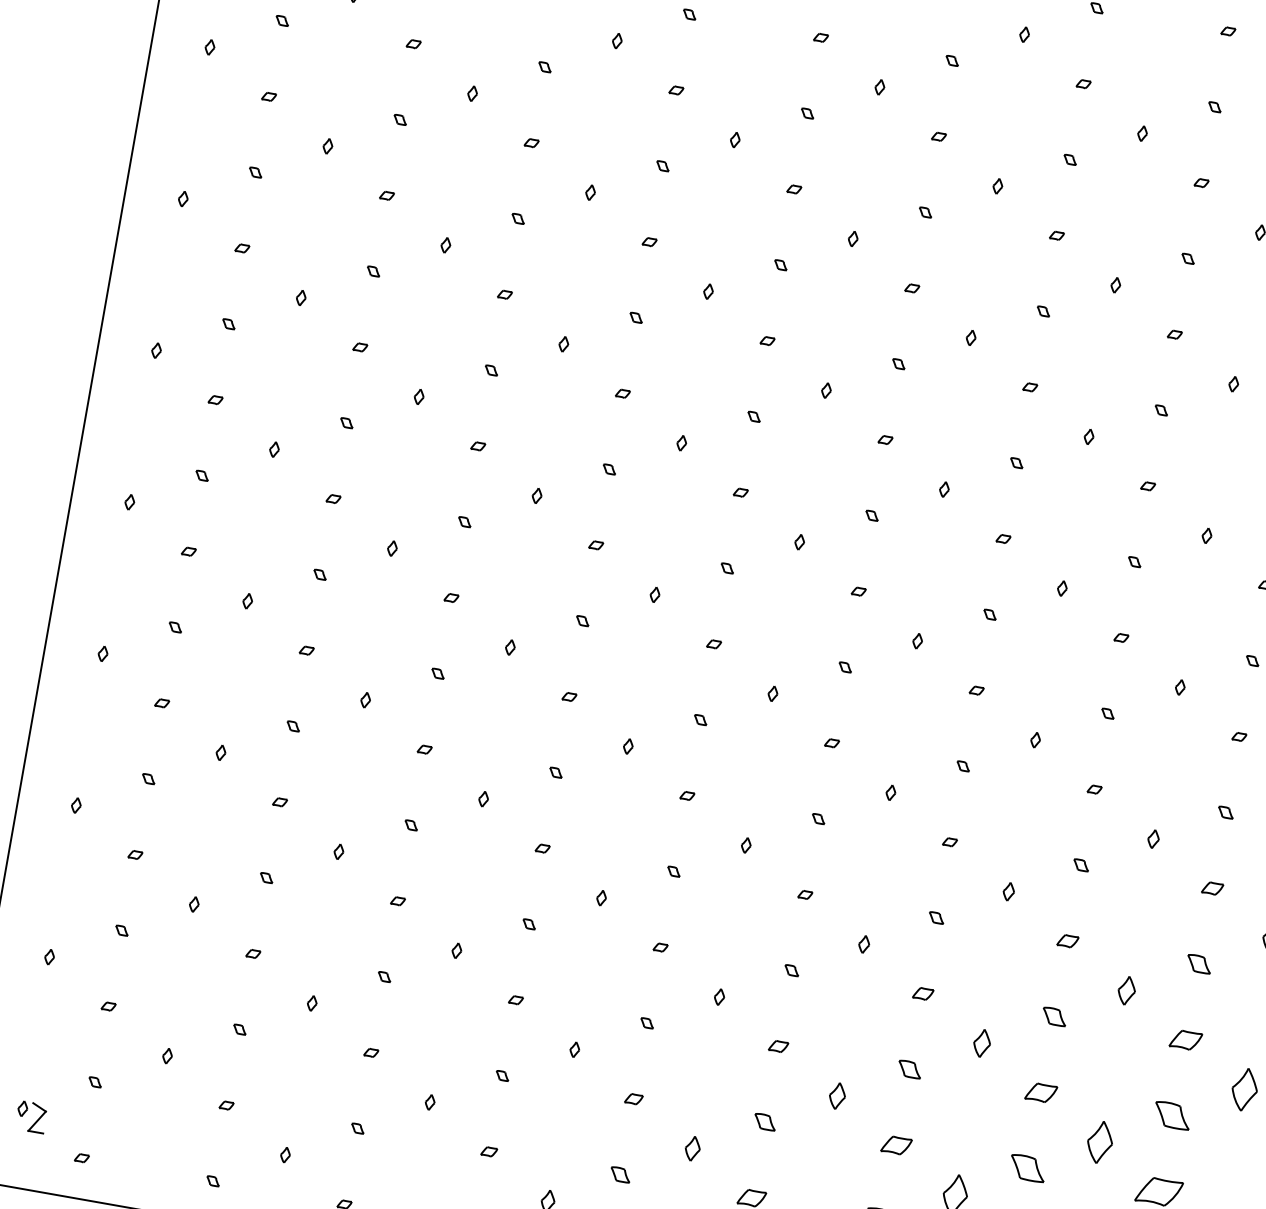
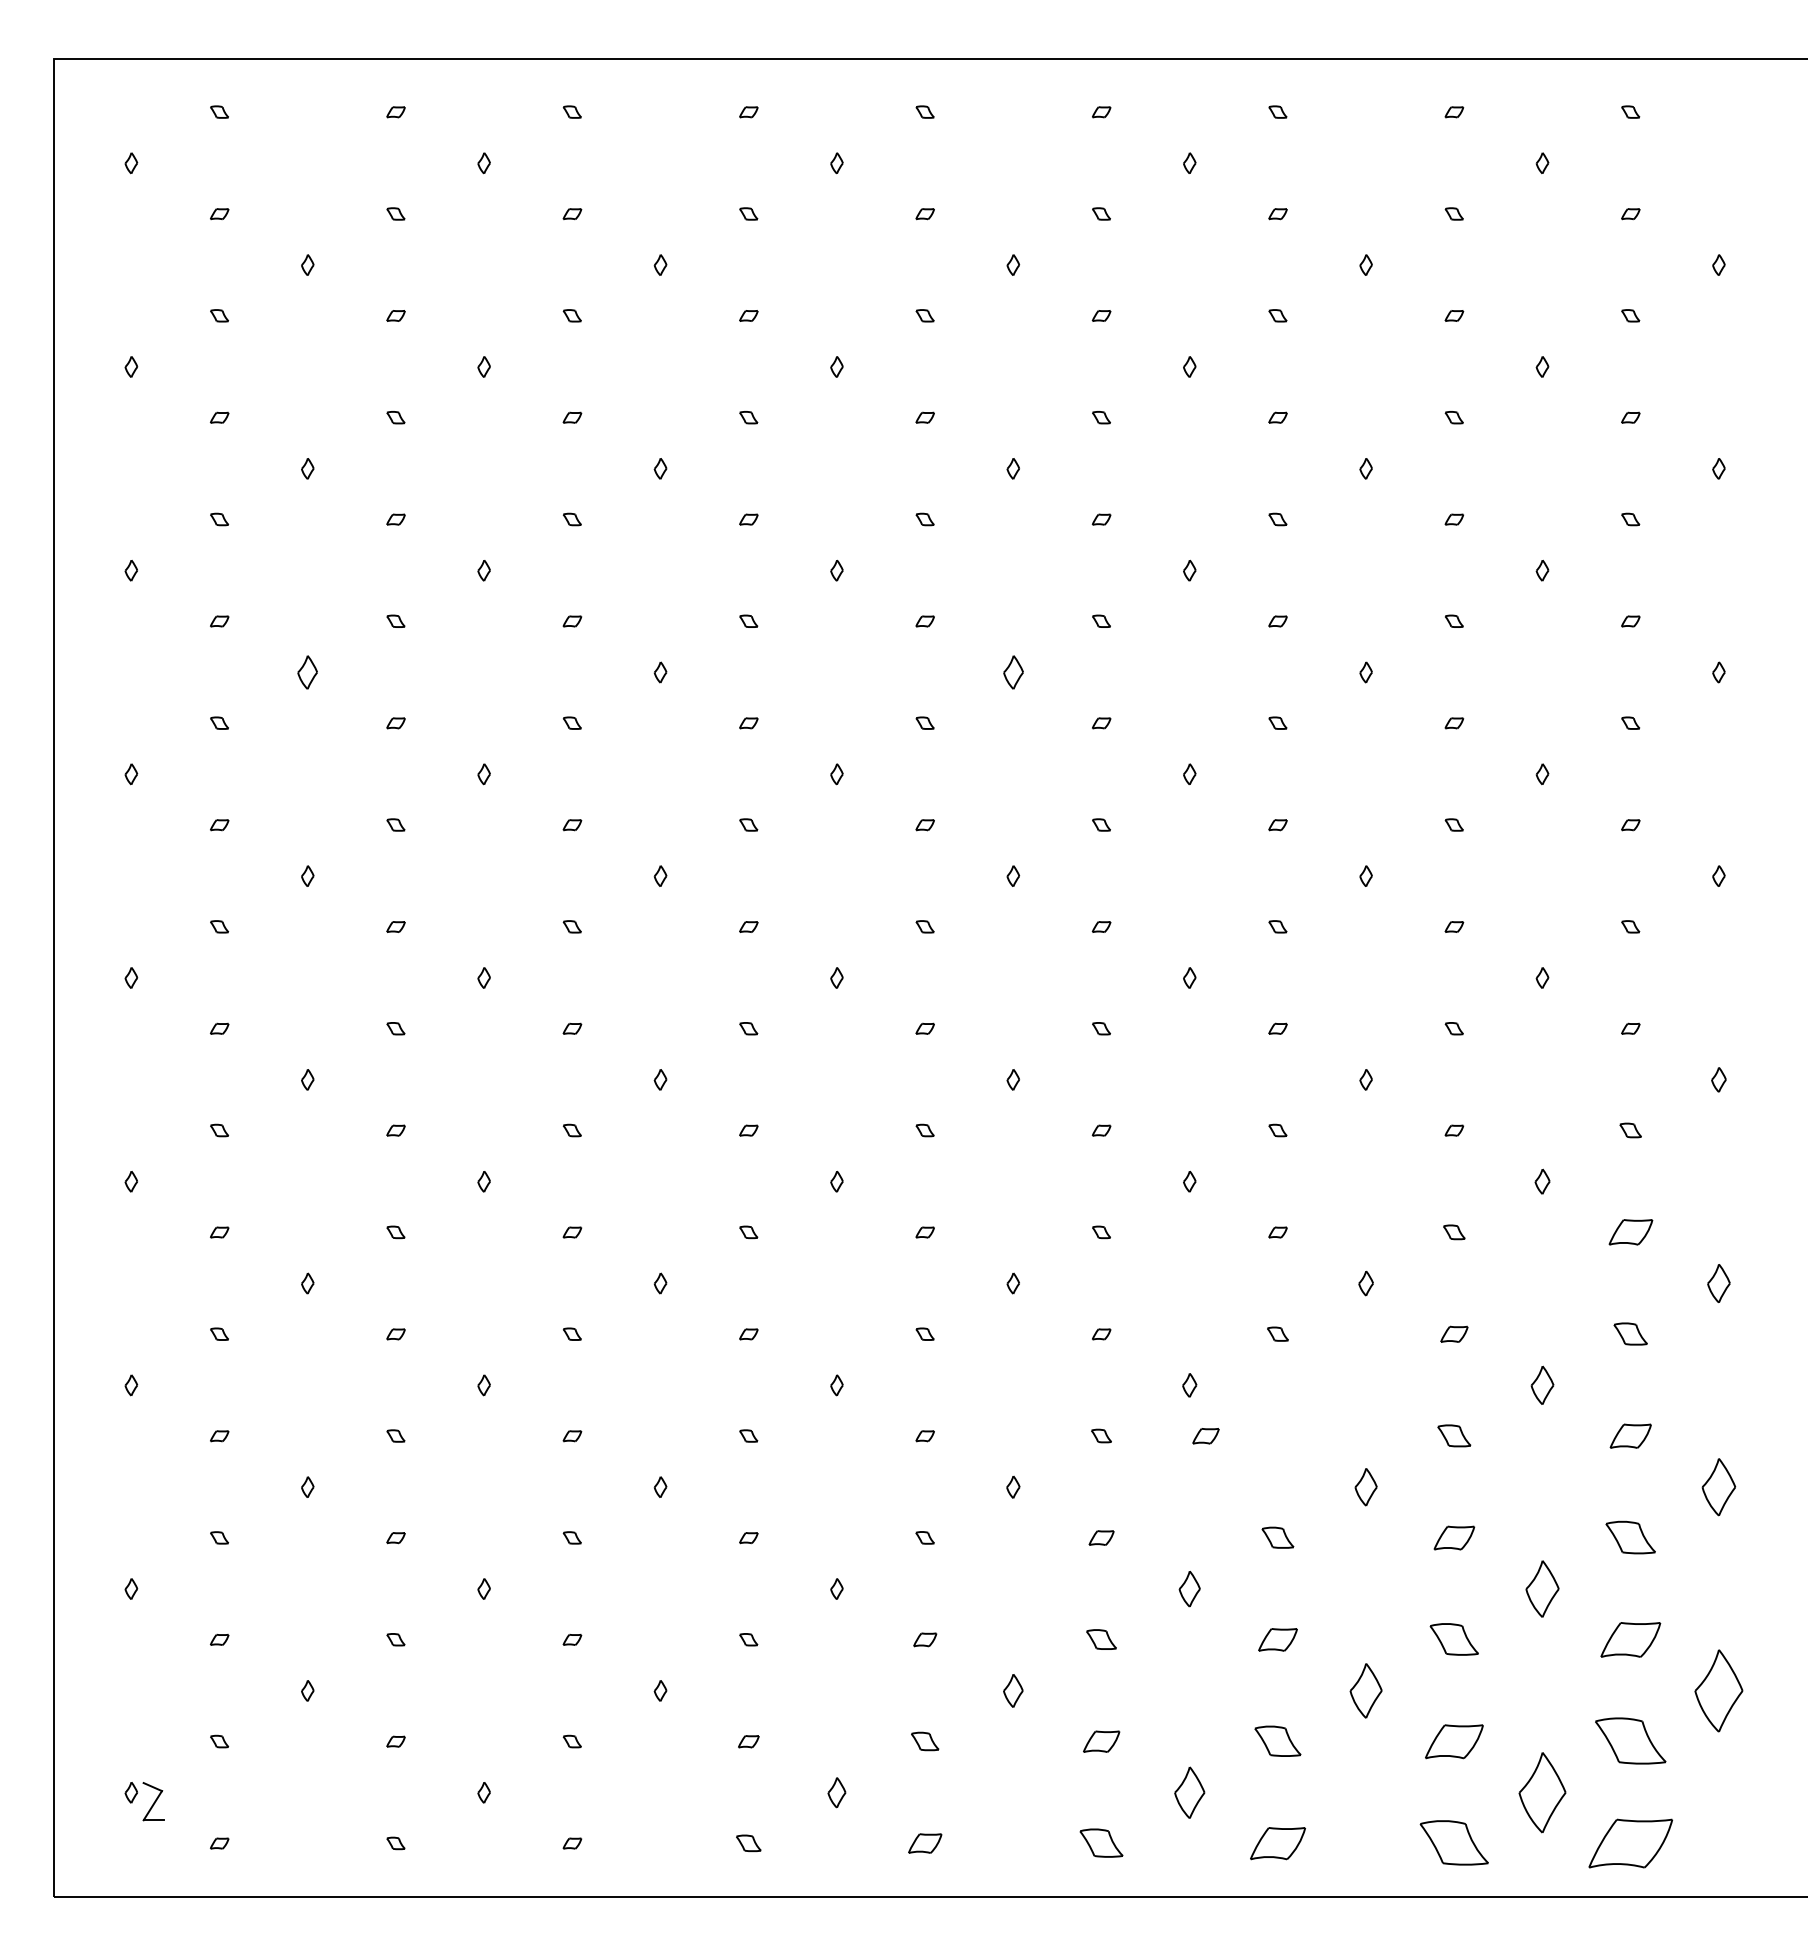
part: (301, 297) -> (307, 672), size x1.6
part: (825, 390) -> (1012, 672), size x1.6
part: (1212, 888) -> (1630, 1232), size x1.6
part: (922, 994) -> (1205, 1436), moved

